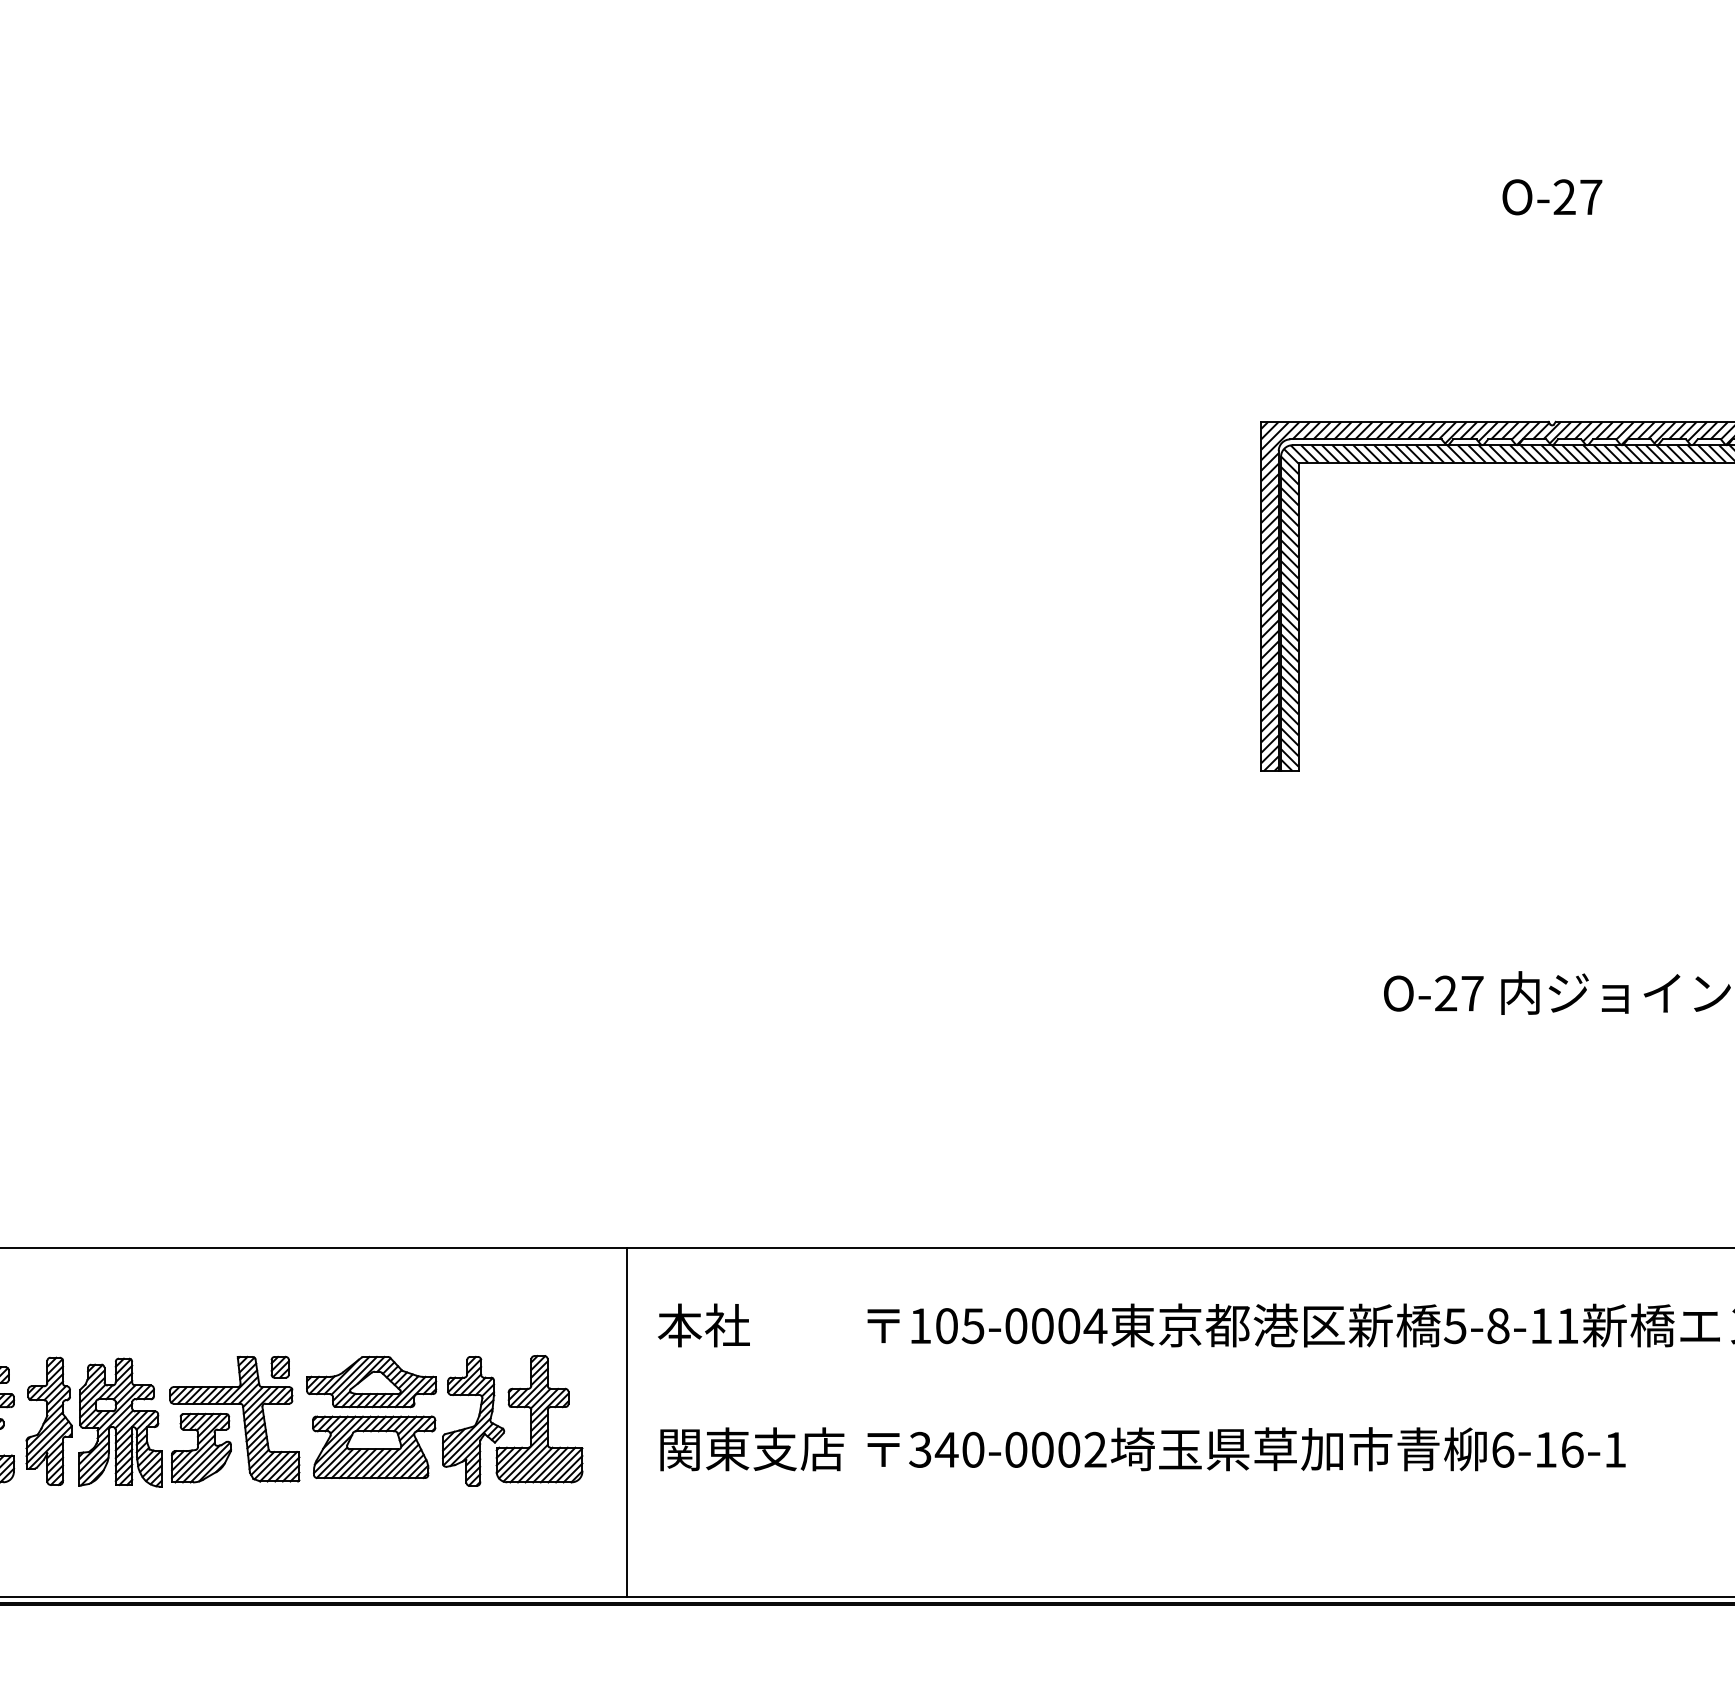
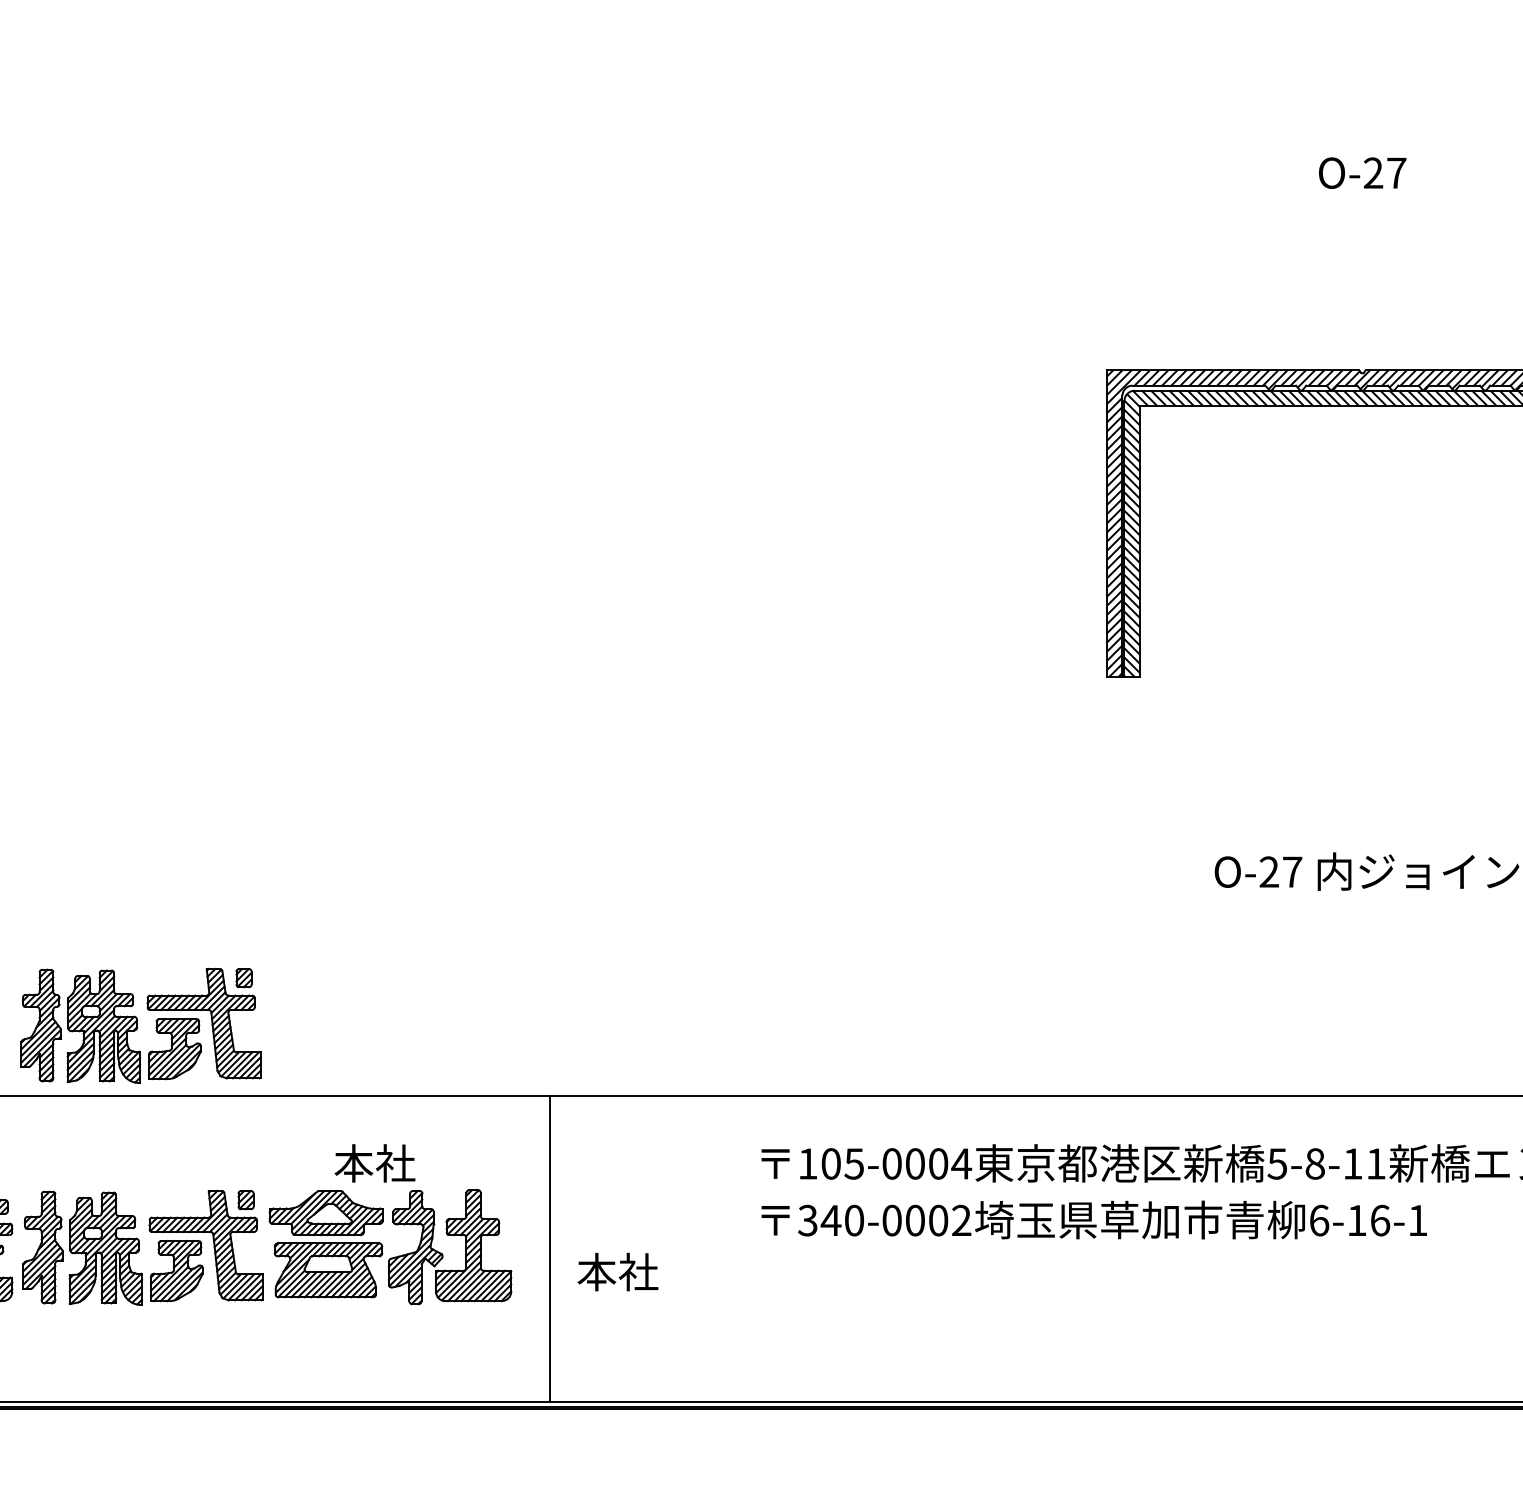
part: (159, 1168) -> (140, 1025), added
text: (703, 1325) -> (374, 1163), moved
text: (751, 1448) -> (659, 1271), 関東支店 -> 本社
text: (1245, 1448) -> (1093, 1219), moved

